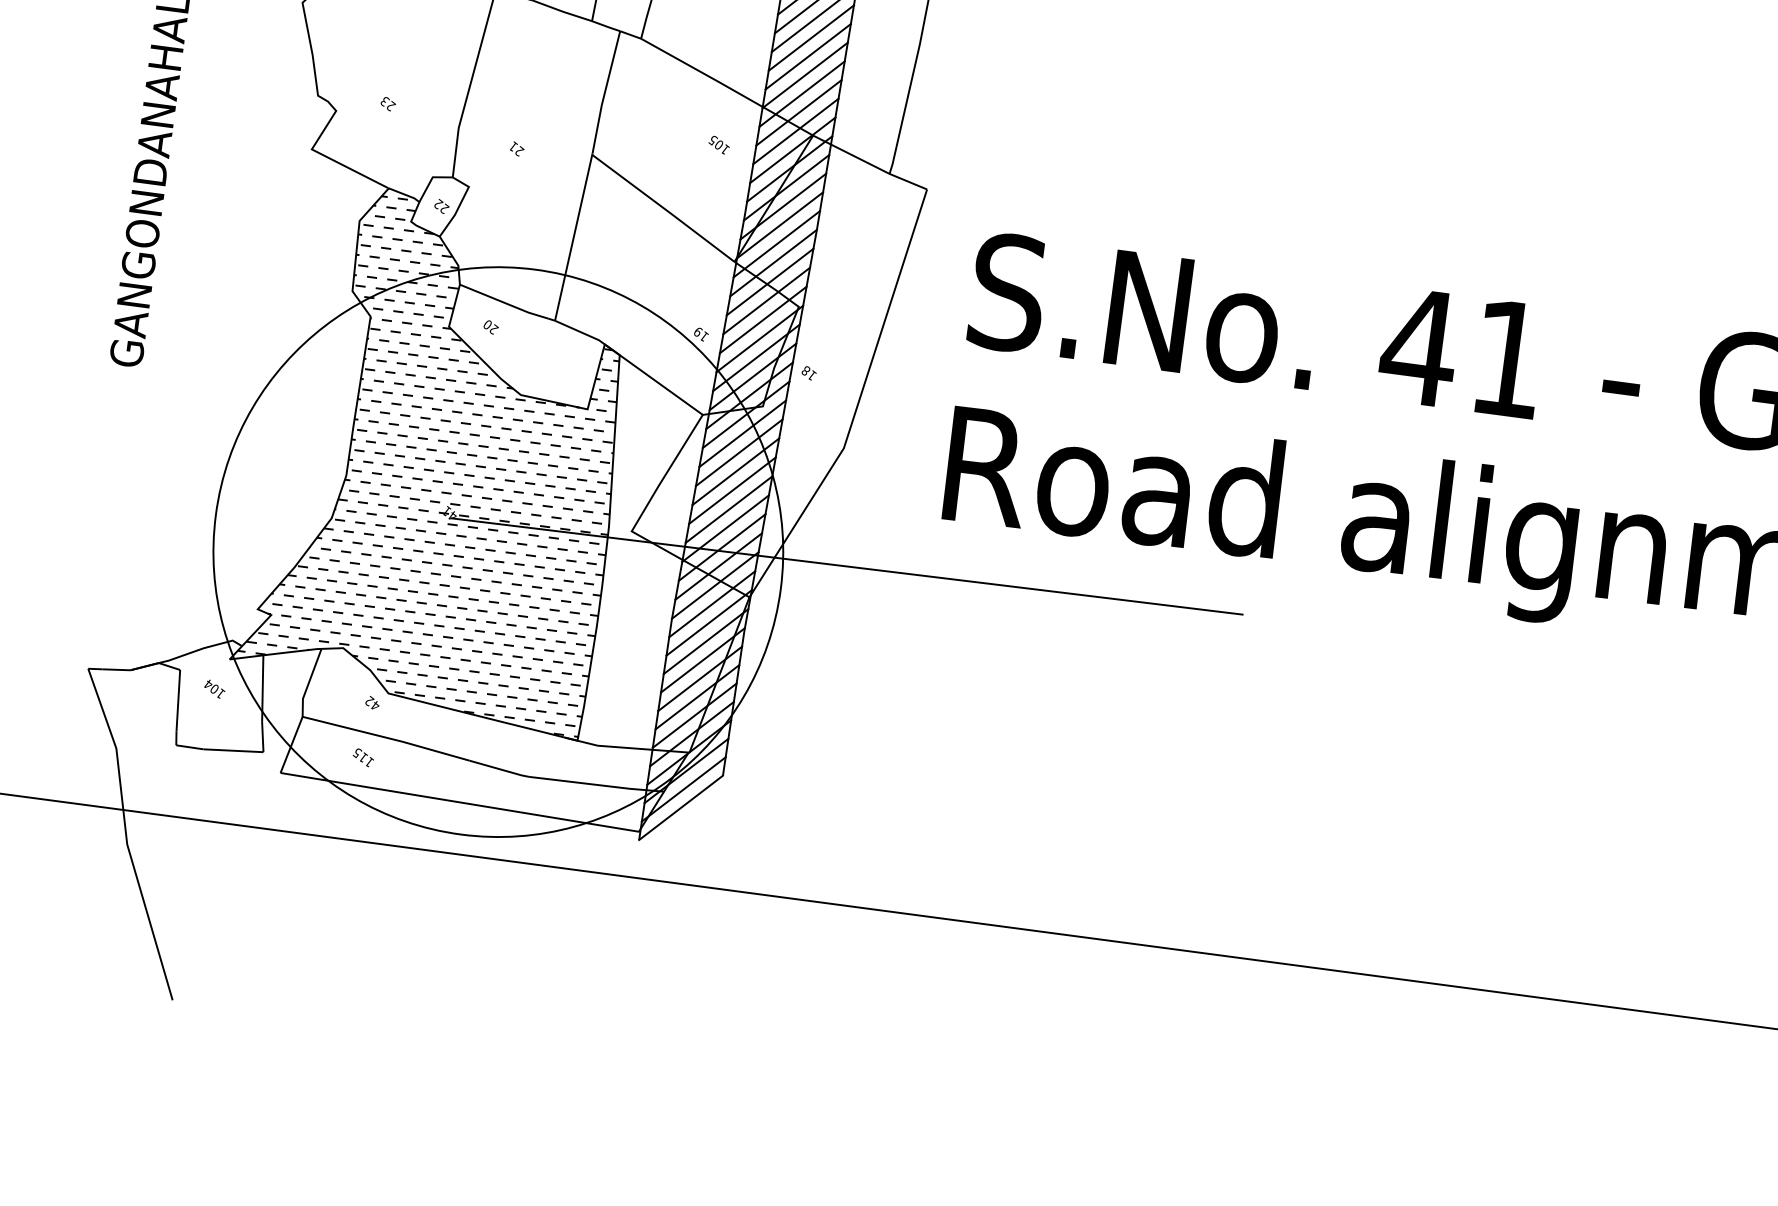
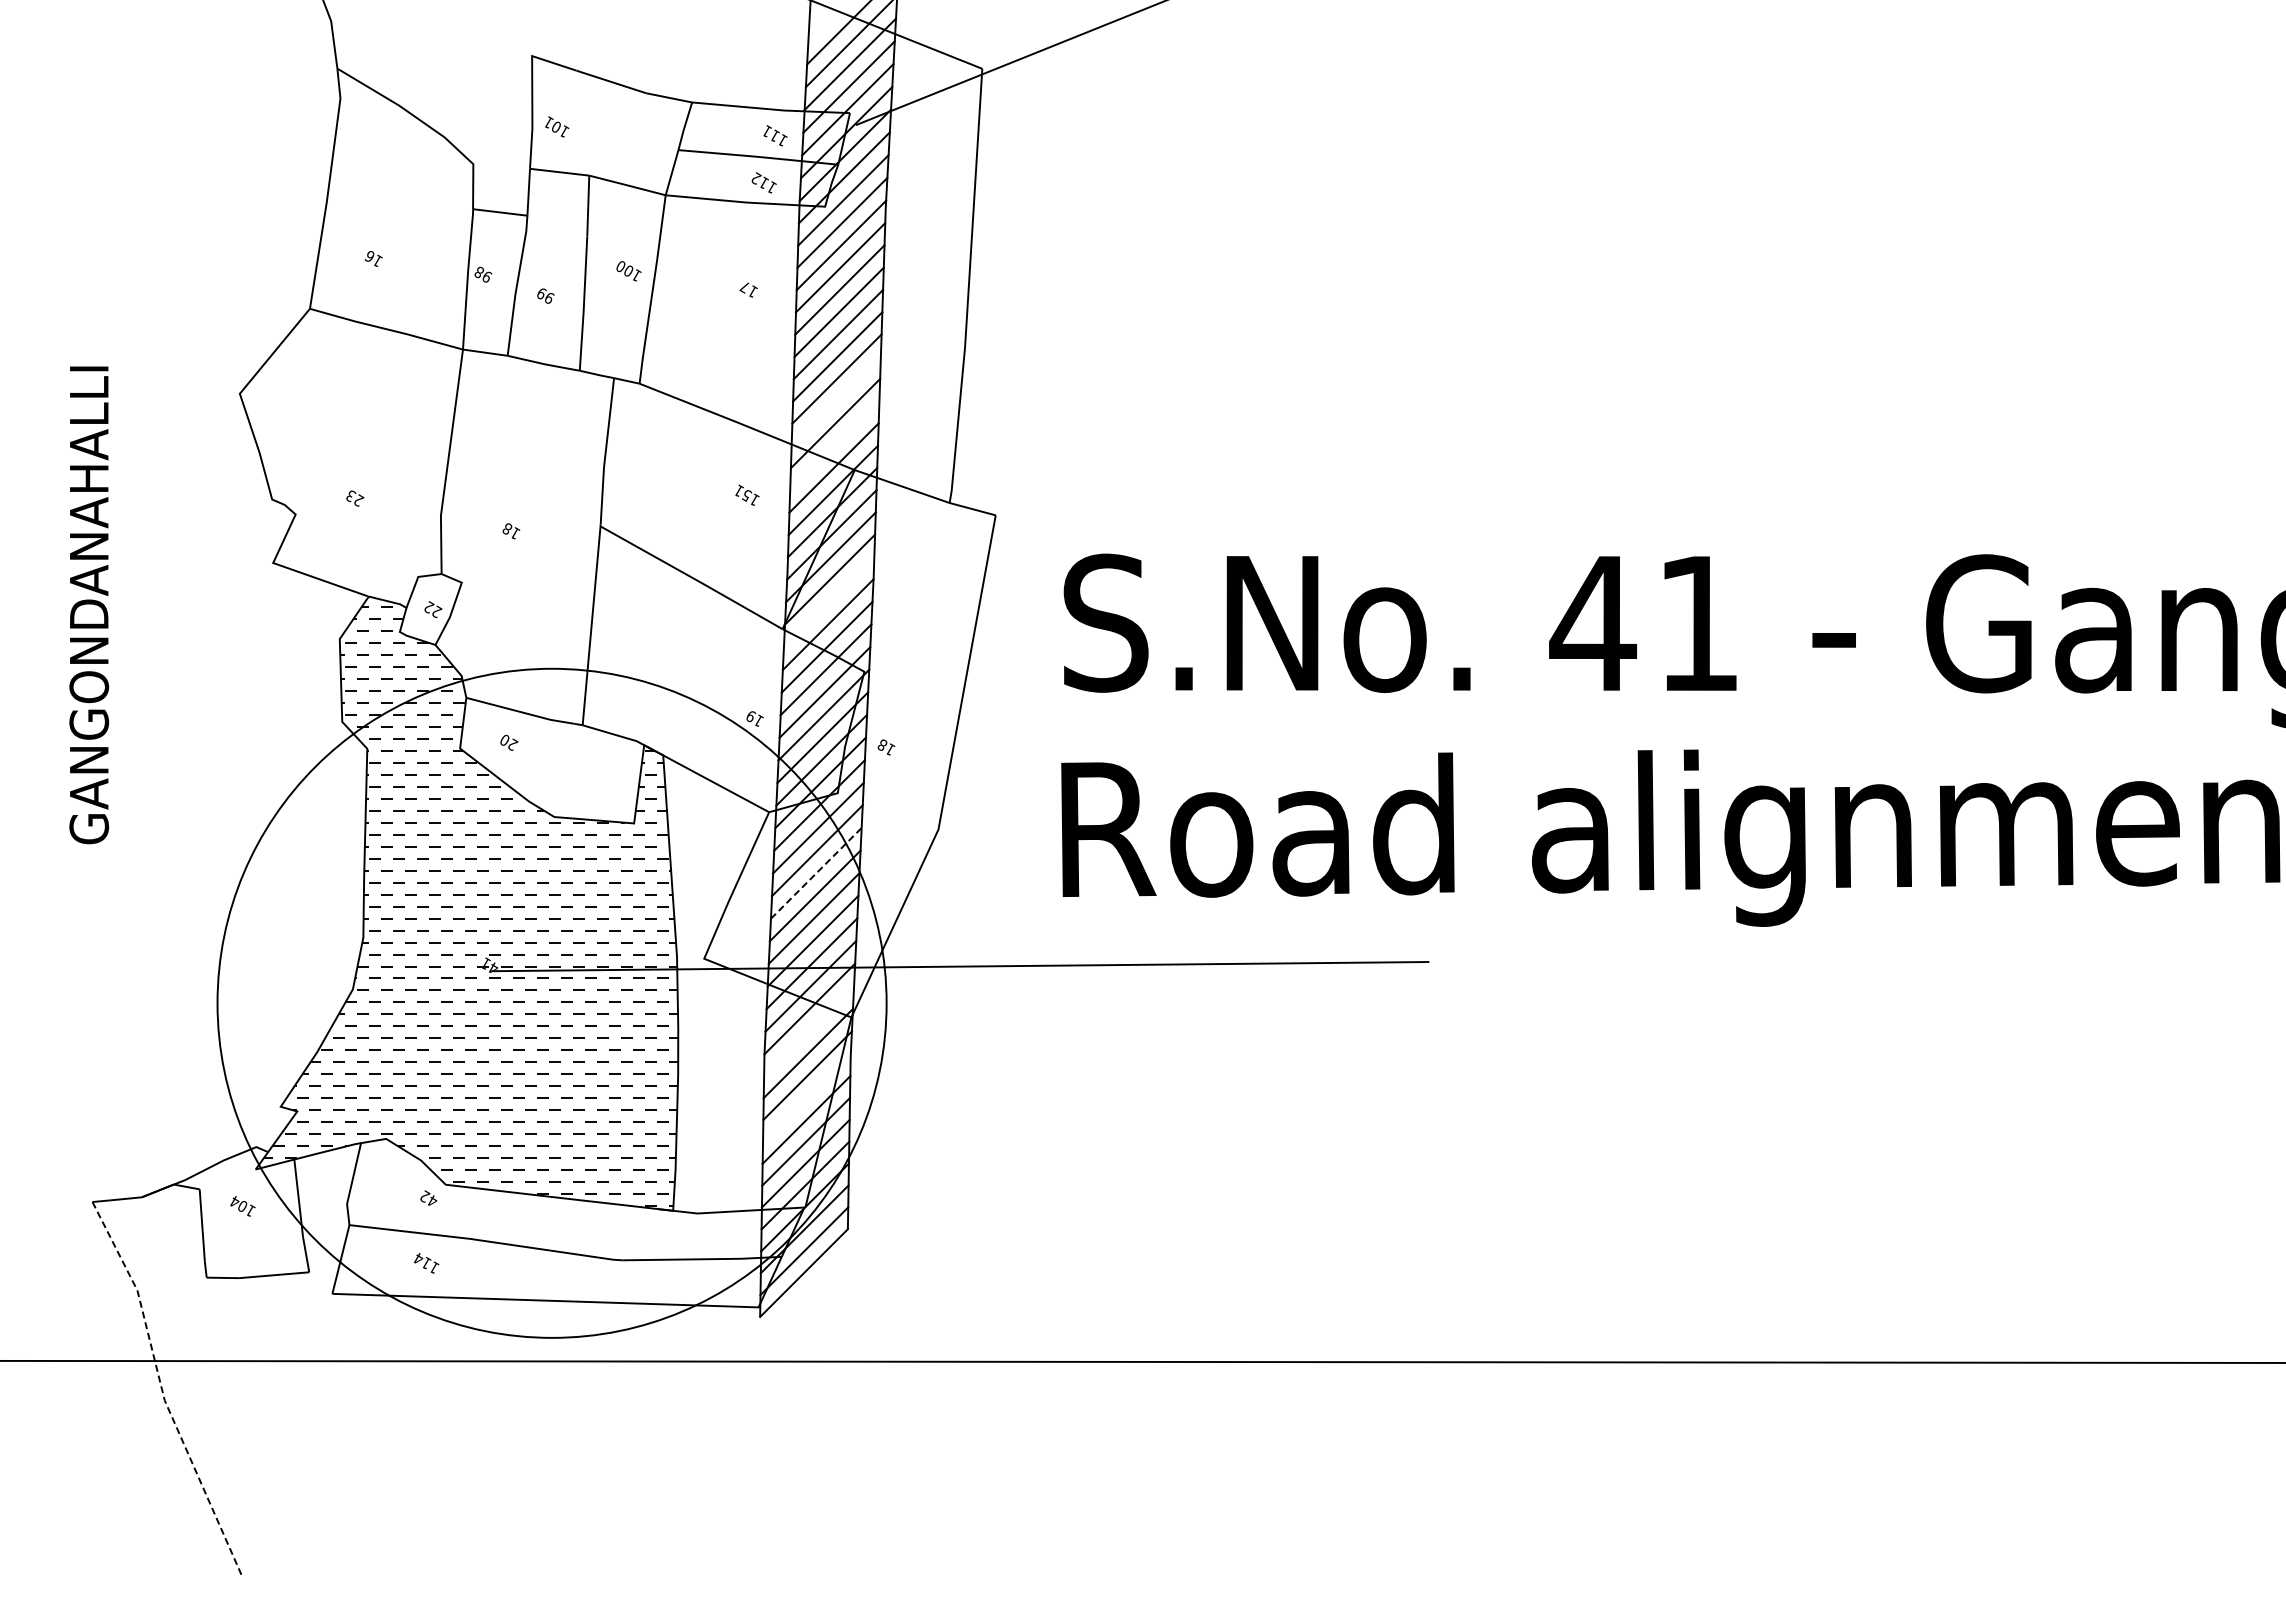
line: (804, 74) -> (835, 400), removed
line: (798, 112) -> (834, 445), removed
text: (716, 142) -> (743, 492), 105 -> 151
text: (516, 148) -> (511, 530), 21 -> 18
line: (776, 243) -> (828, 601), removed
line: (736, 471) -> (816, 873), solid -> dashed
line: (712, 604) -> (809, 1031), removed
line: (702, 659) -> (806, 1097), removed
text: (357, 753) -> (418, 1259), 115 -> 114
line: (126, 834) -> (162, 1389), solid -> dashed

